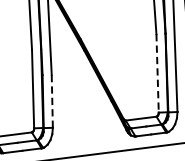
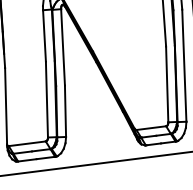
line: (157, 73) -> (167, 84), dashed -> solid
line: (52, 101) -> (65, 111), dashed -> solid

